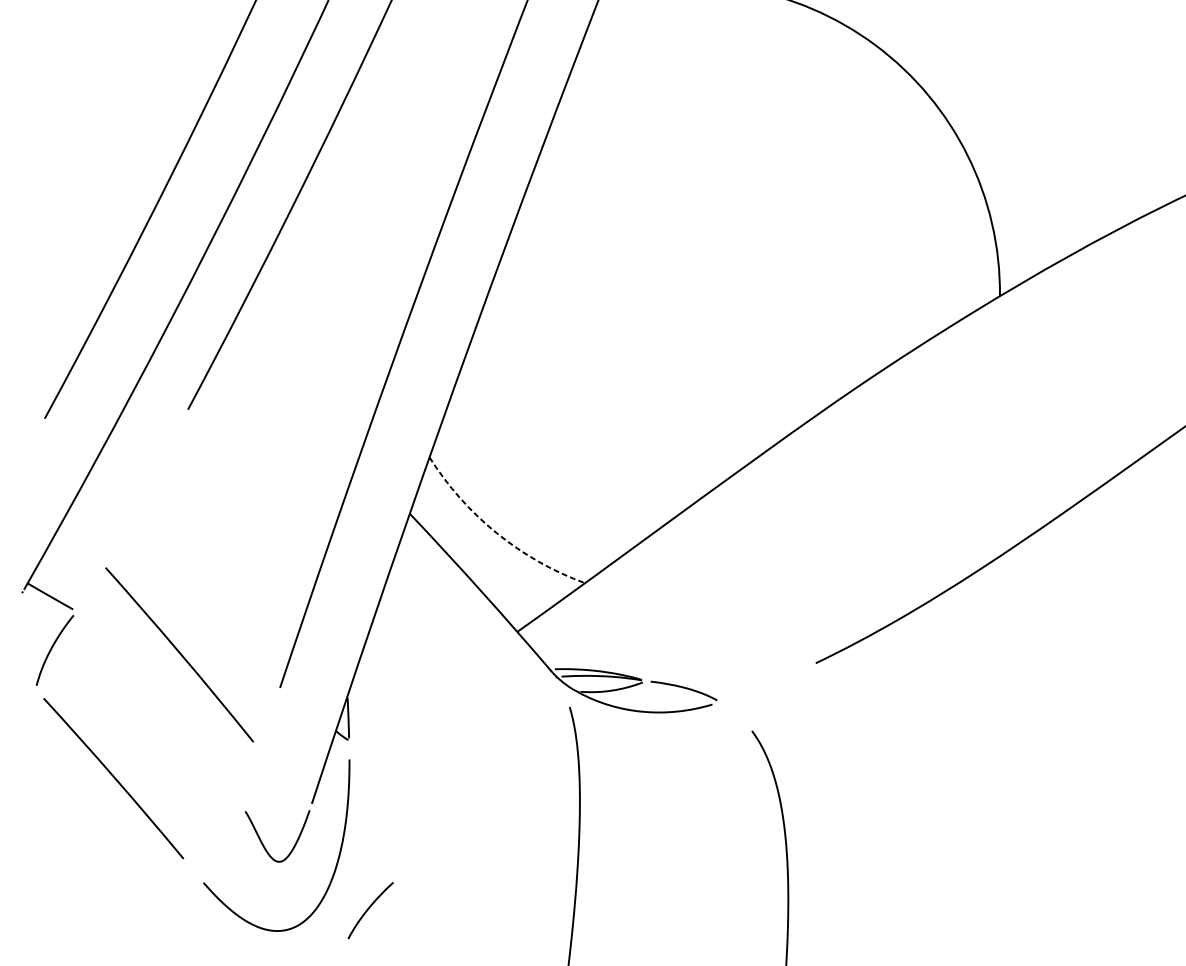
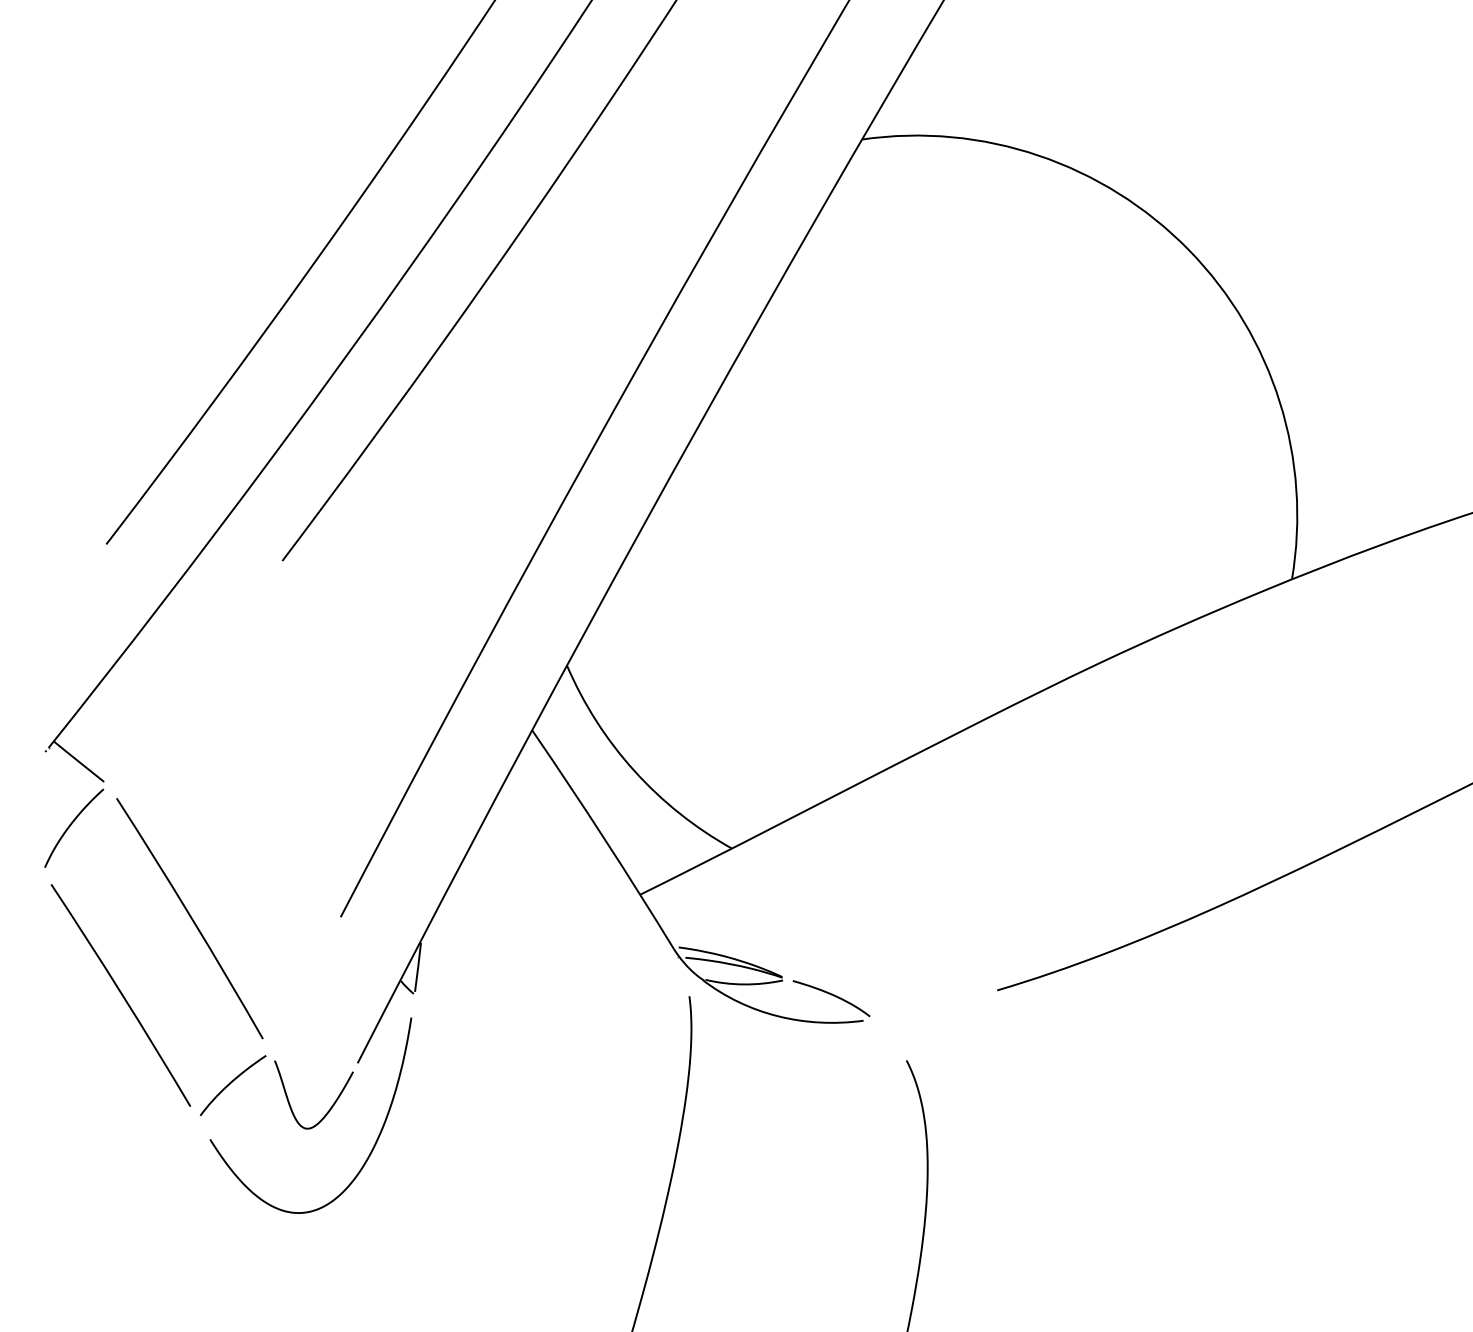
arc: (496, 532) -> (634, 770), dashed -> solid
curve: (180, 654) -> (190, 918), moved
curve: (369, 909) -> (231, 1083), moved

